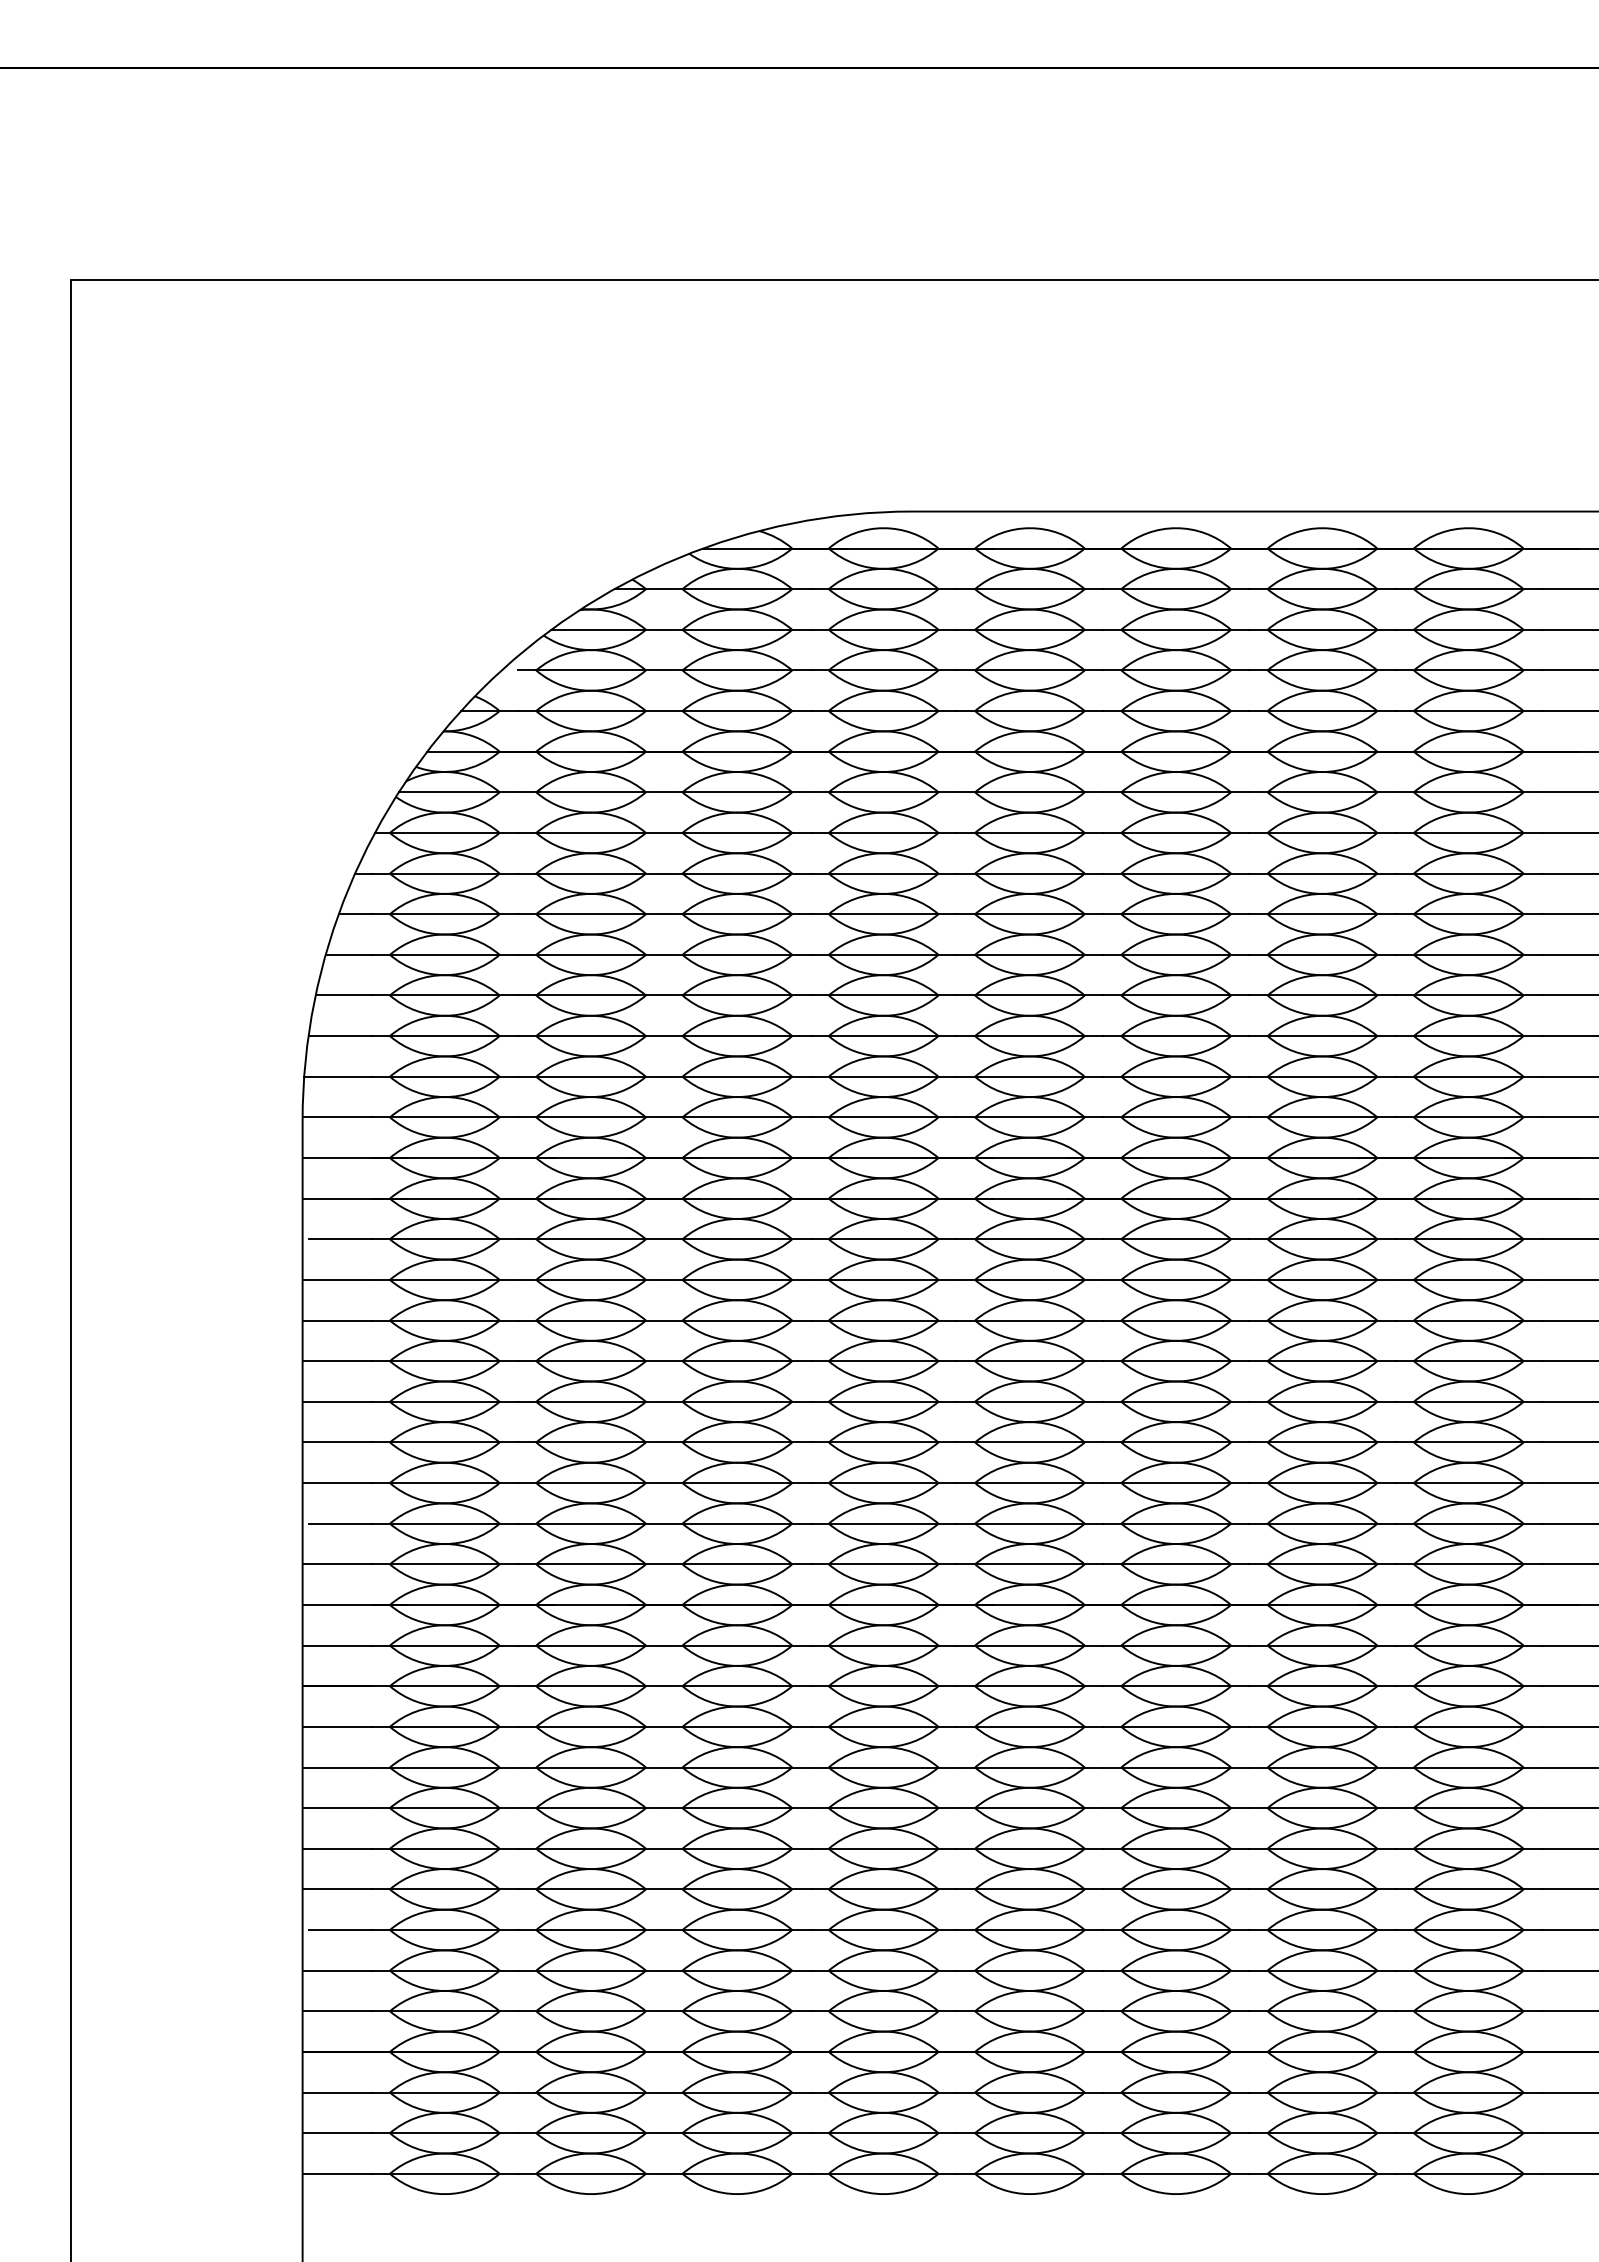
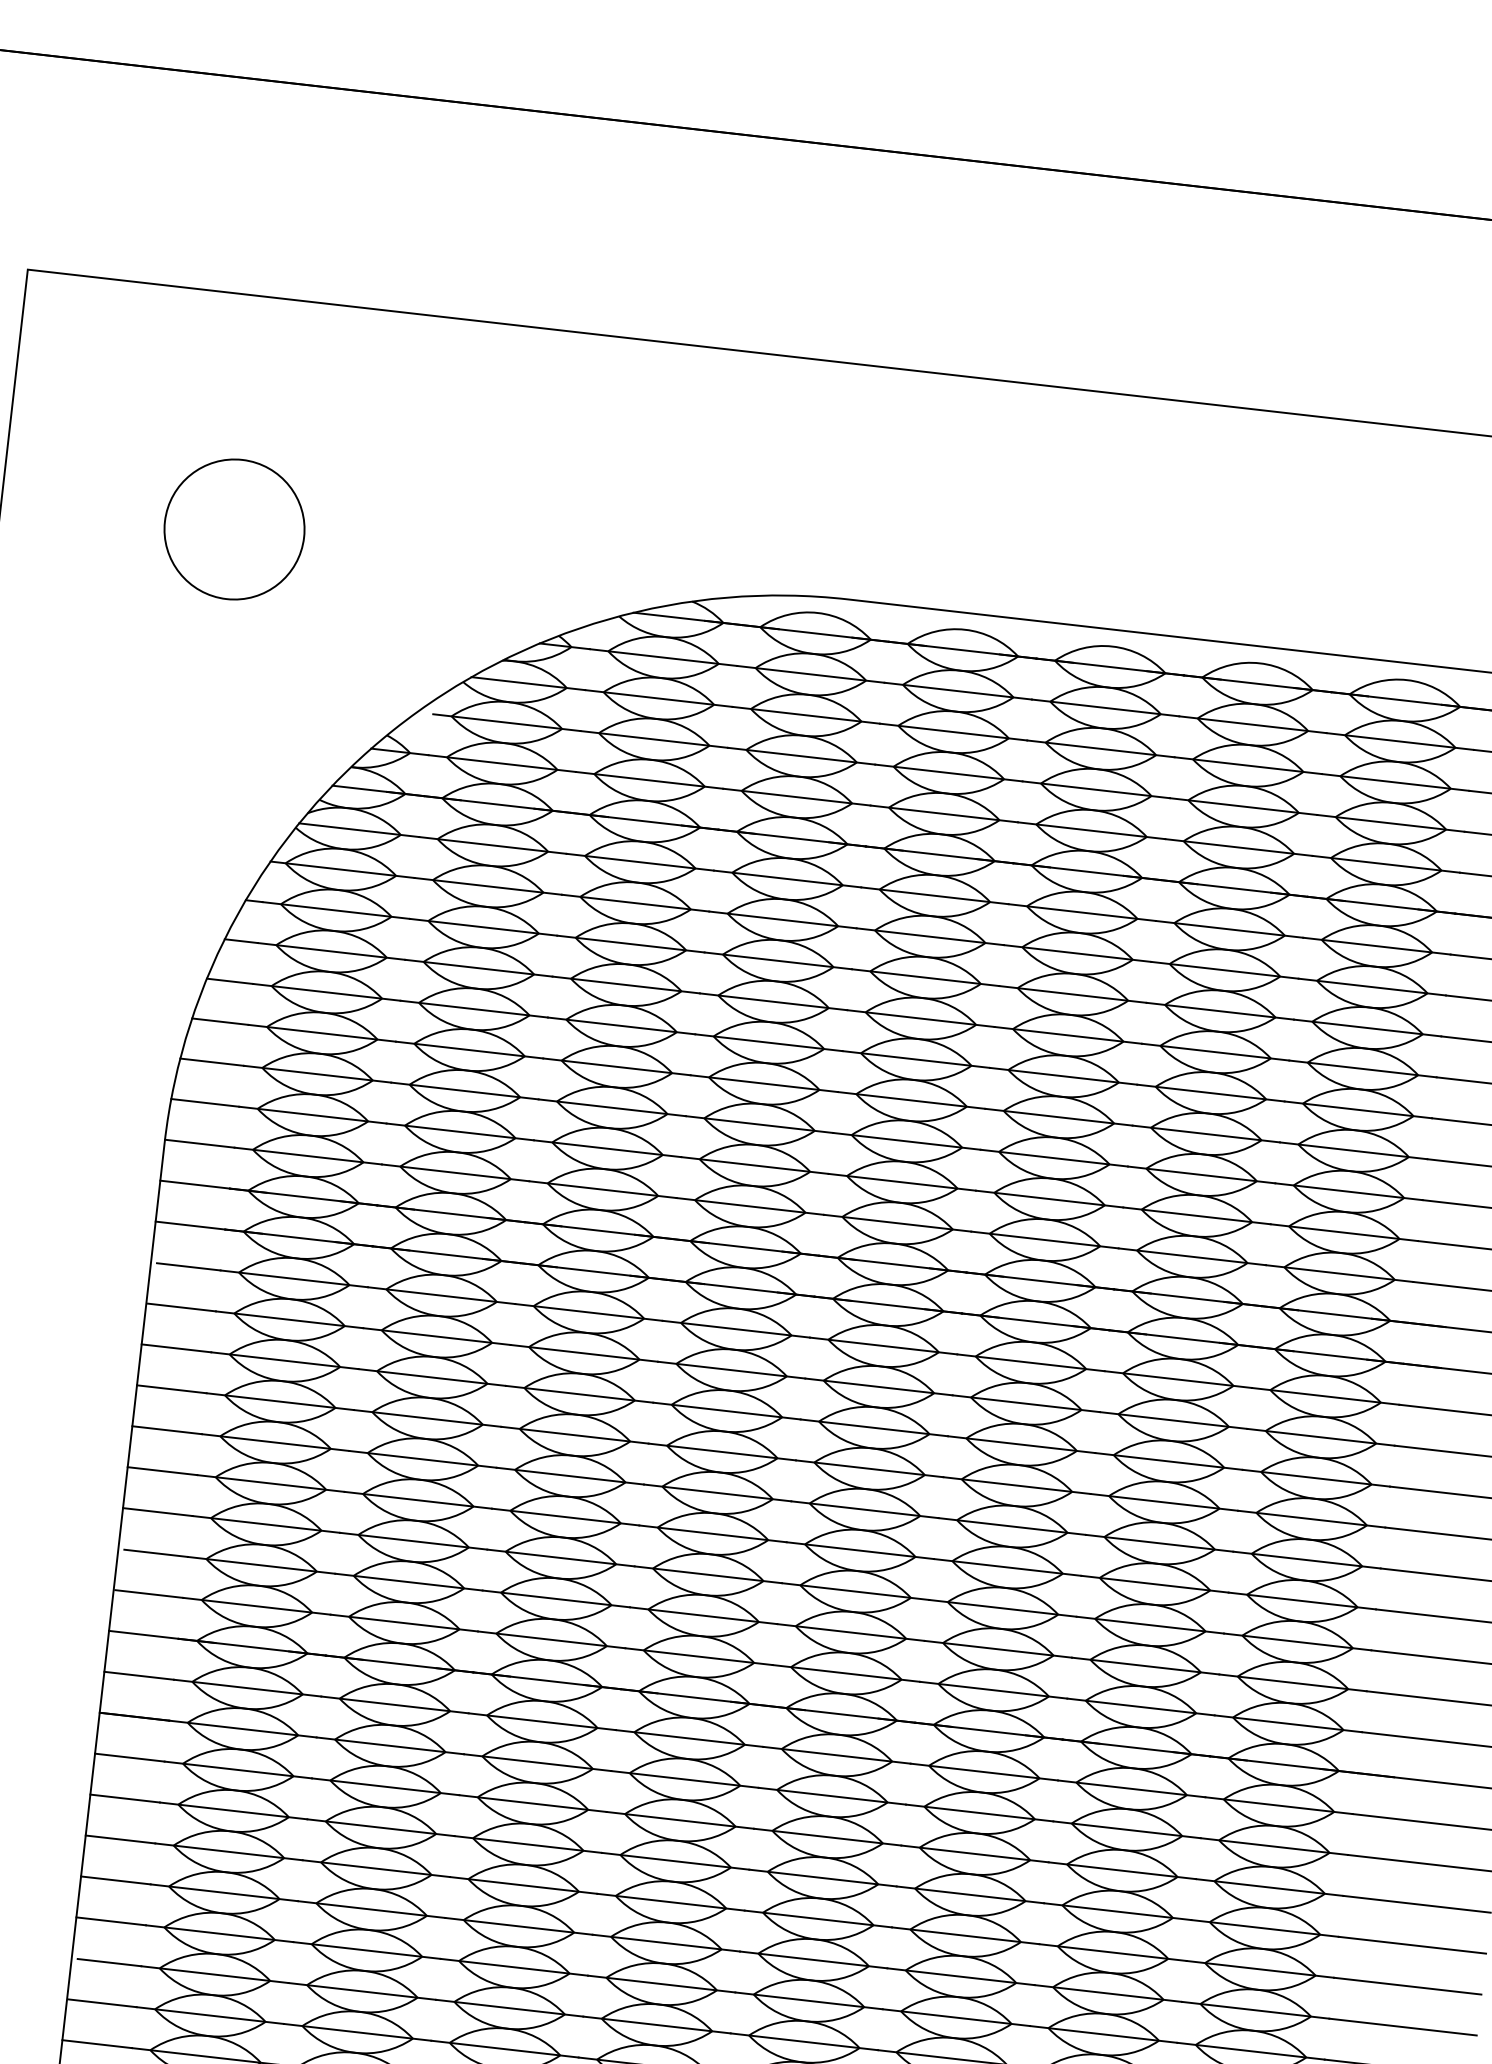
circle: (302, 511) -> (234, 529), added

